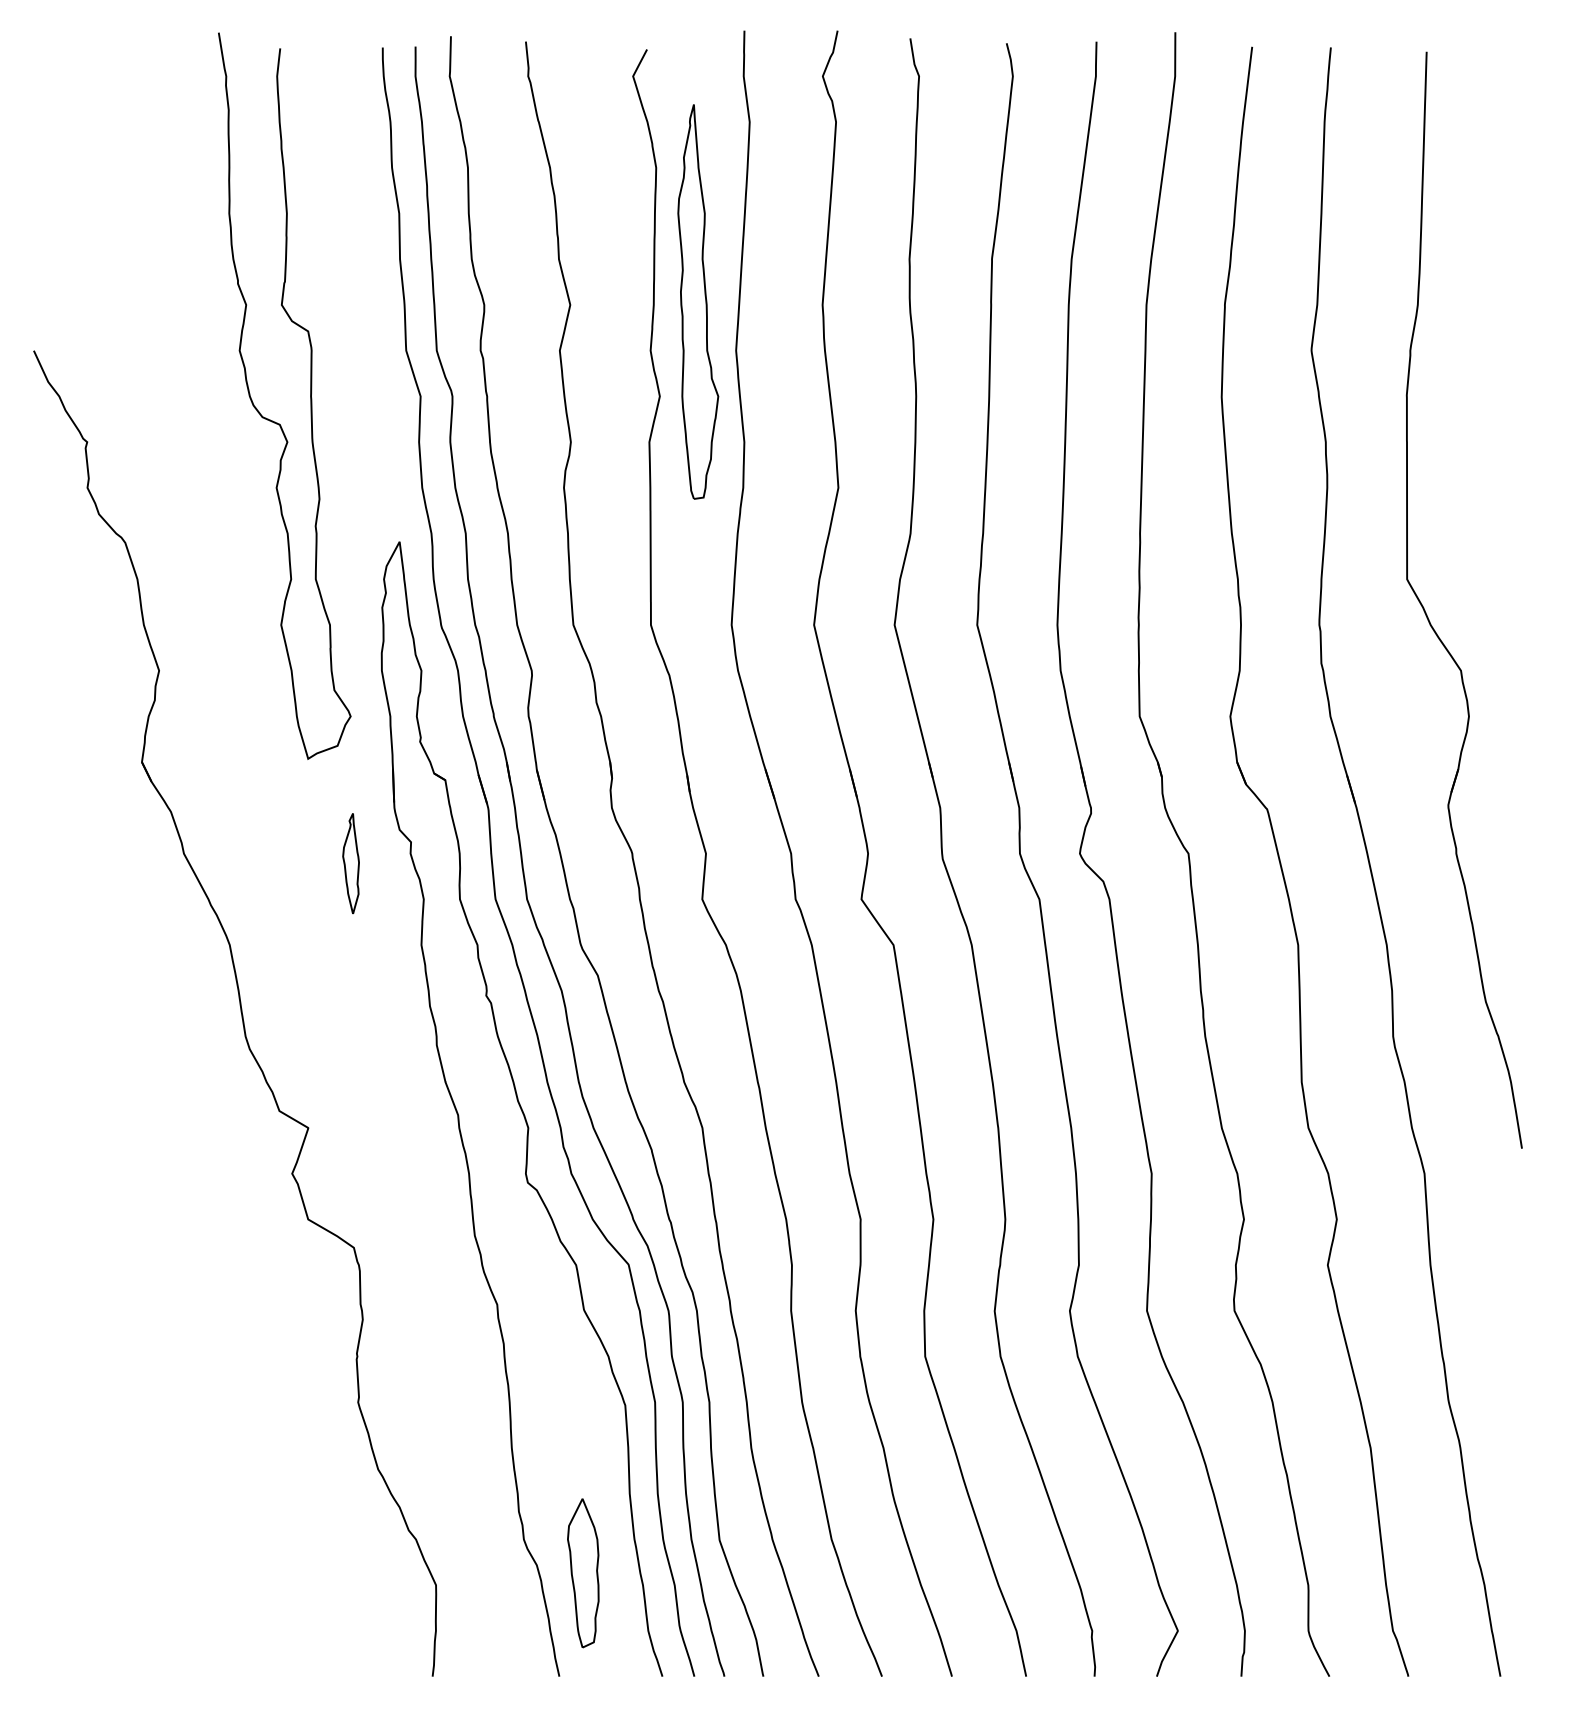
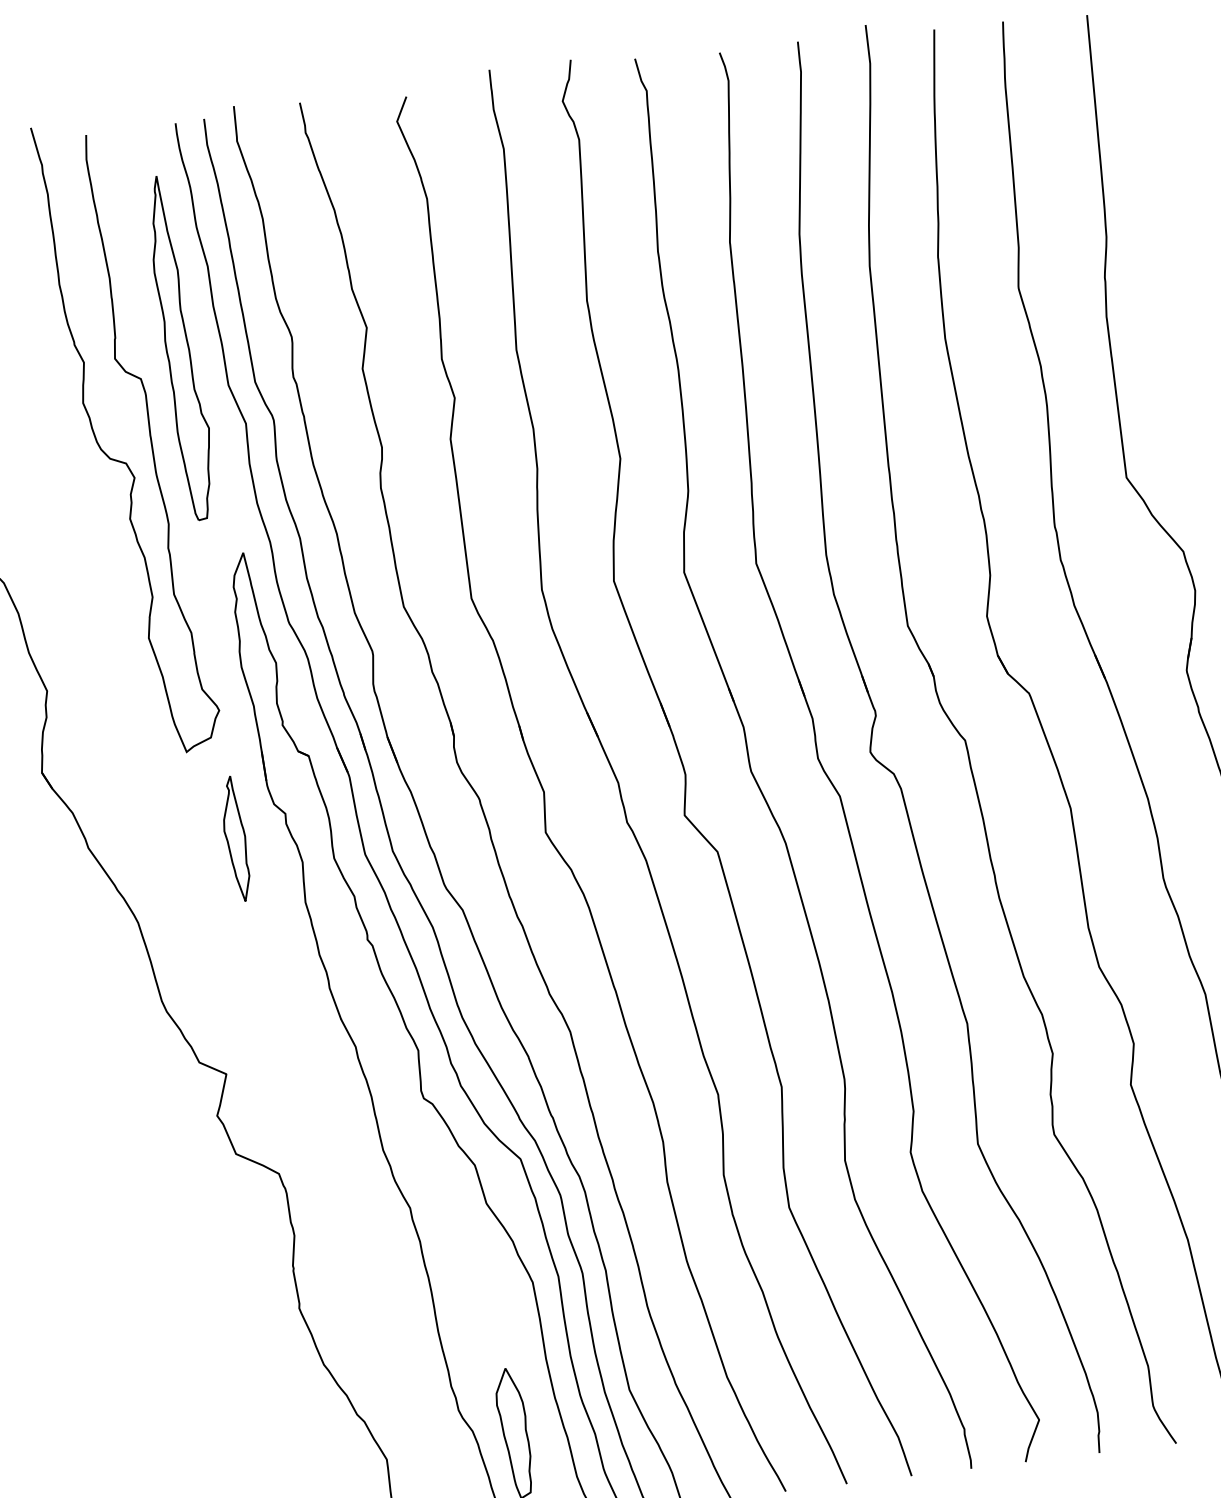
part: (698, 301) -> (181, 347), moved
part: (350, 863) -> (234, 838), size x1.43

